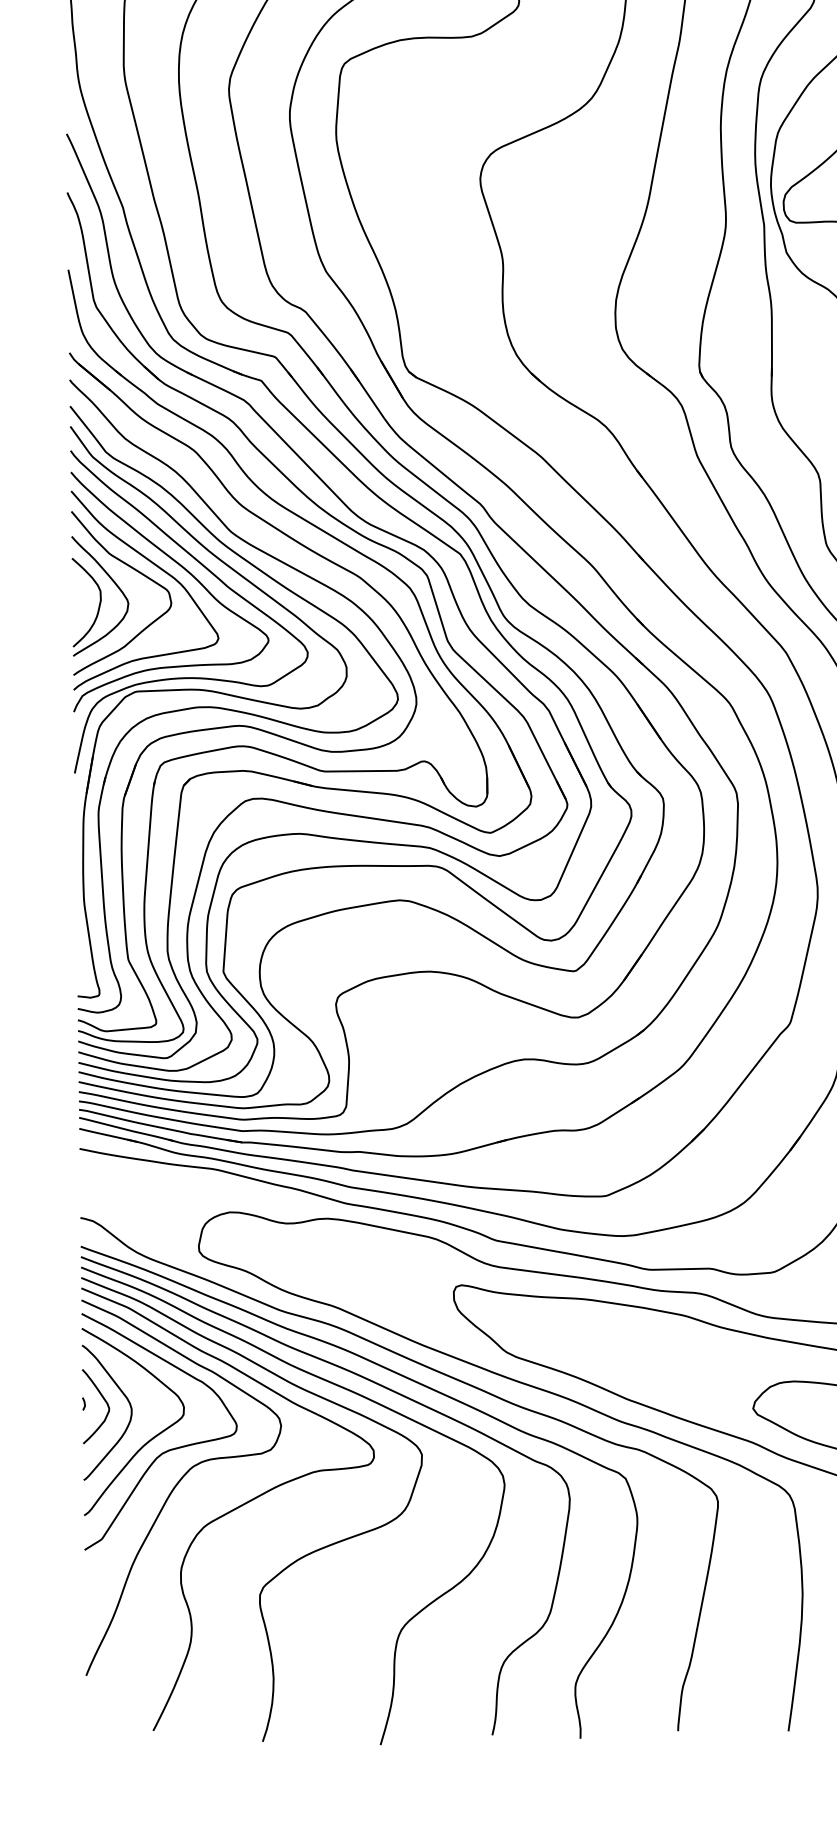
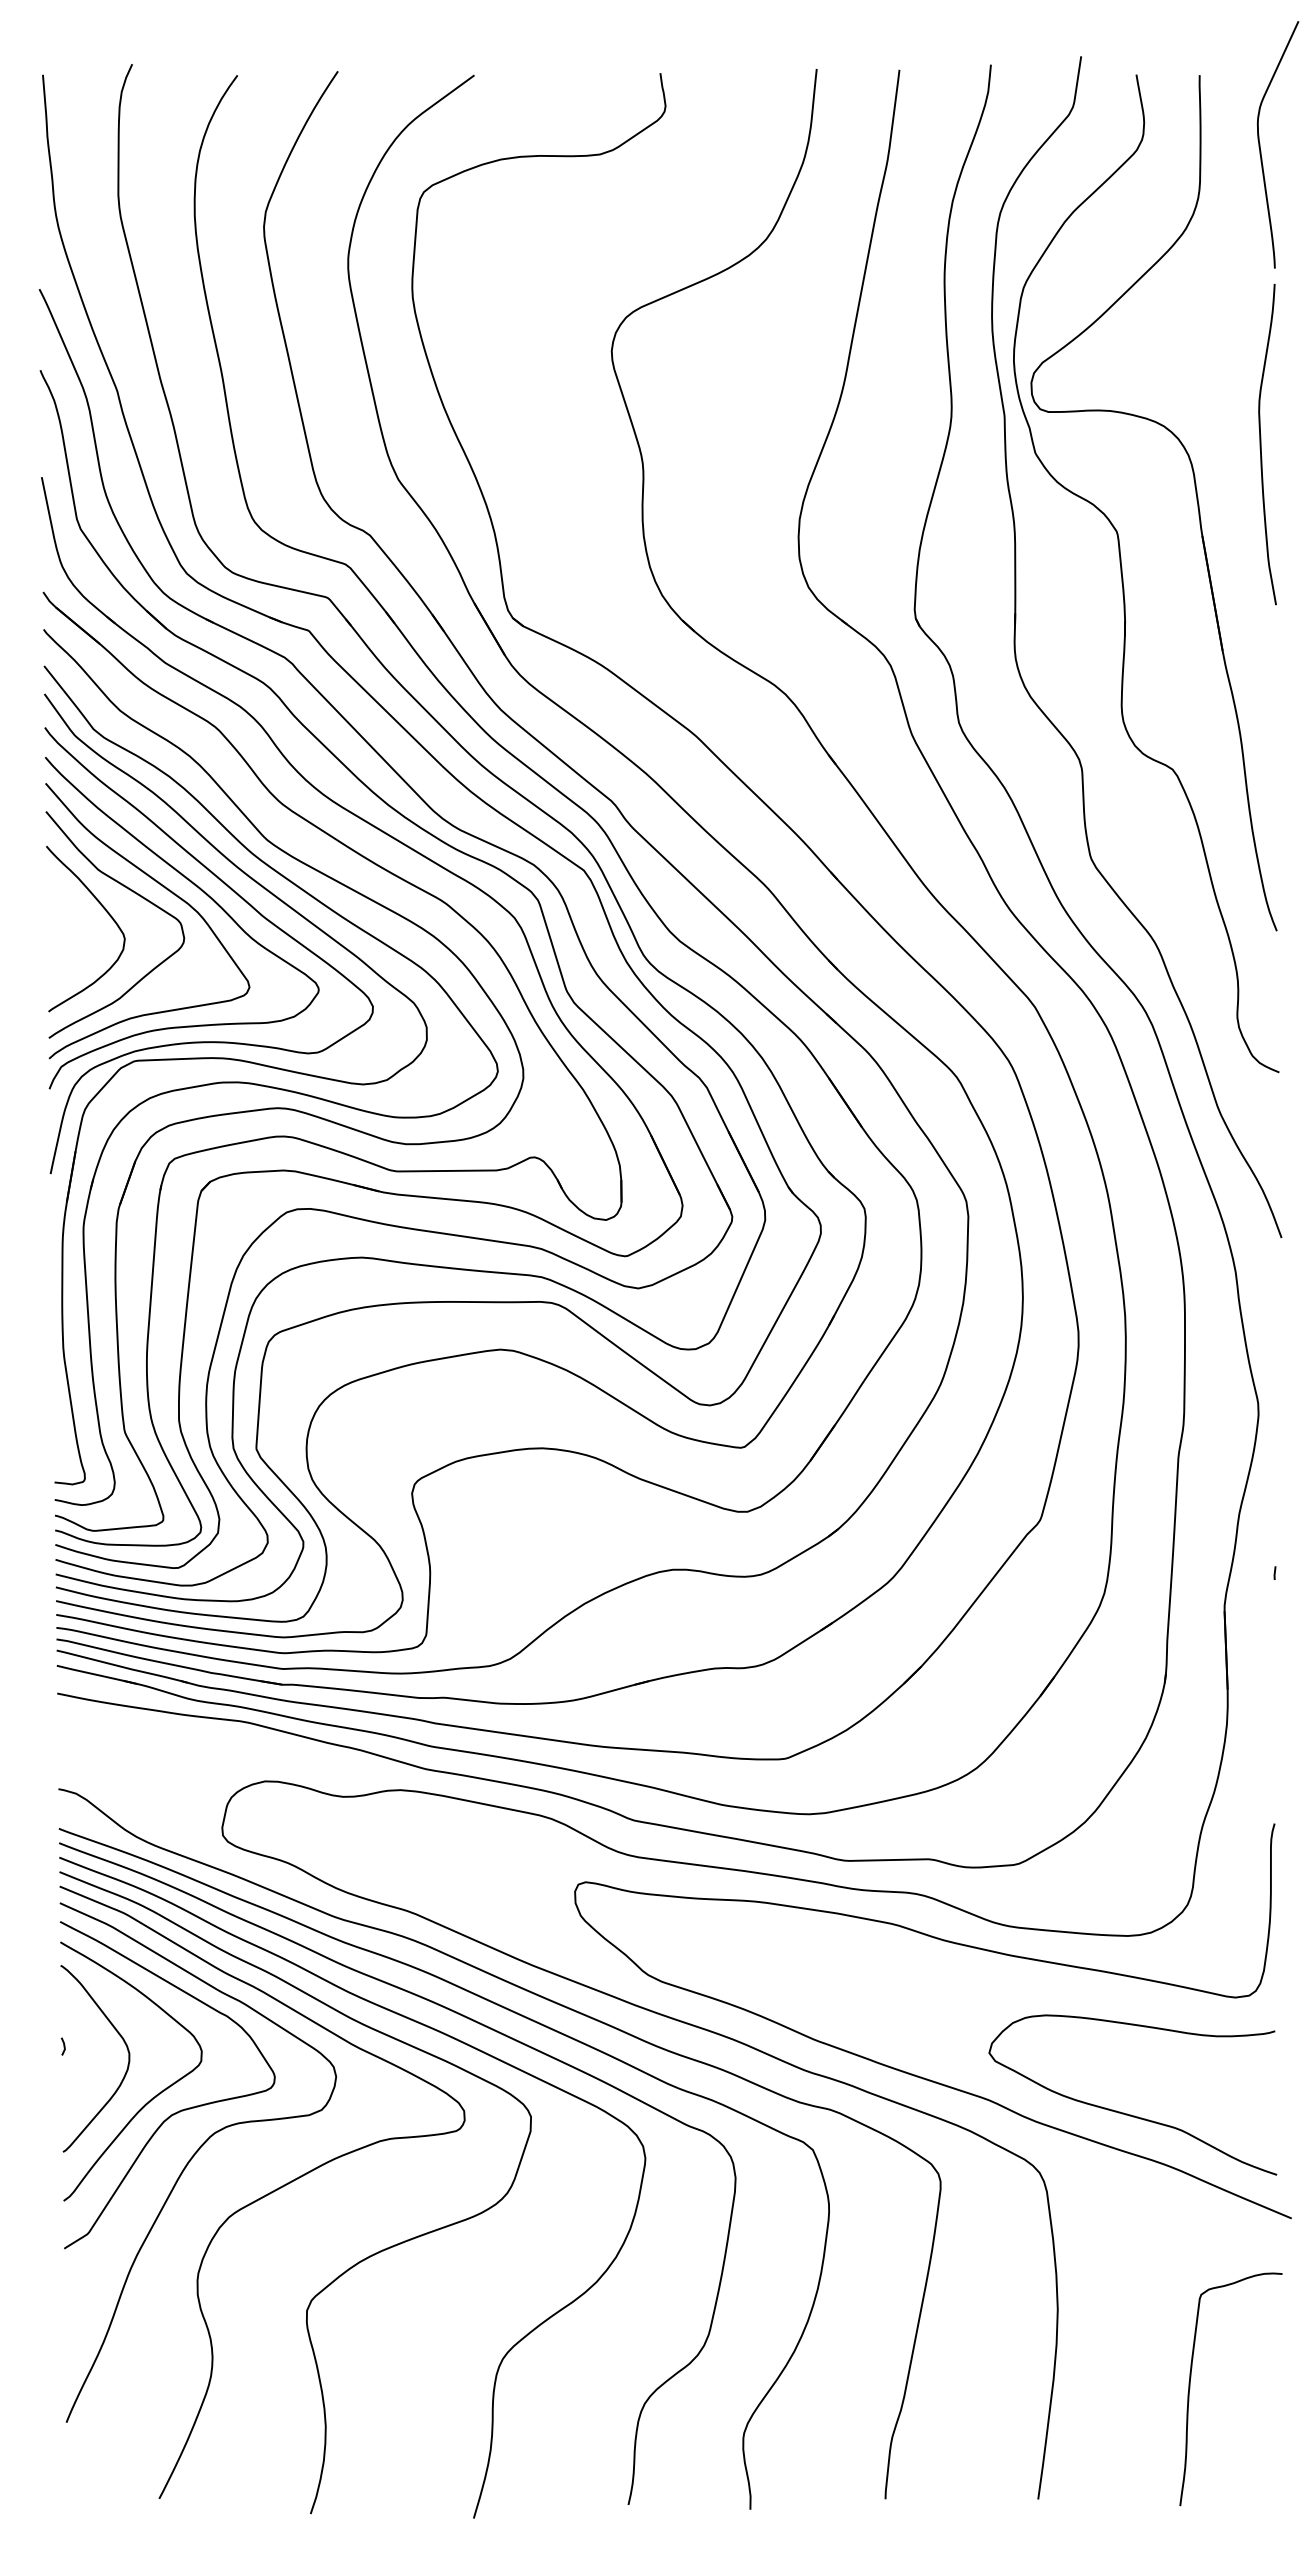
curve: (98, 606) -> (83, 943), removed
curve: (103, 1399) -> (90, 2040), removed

